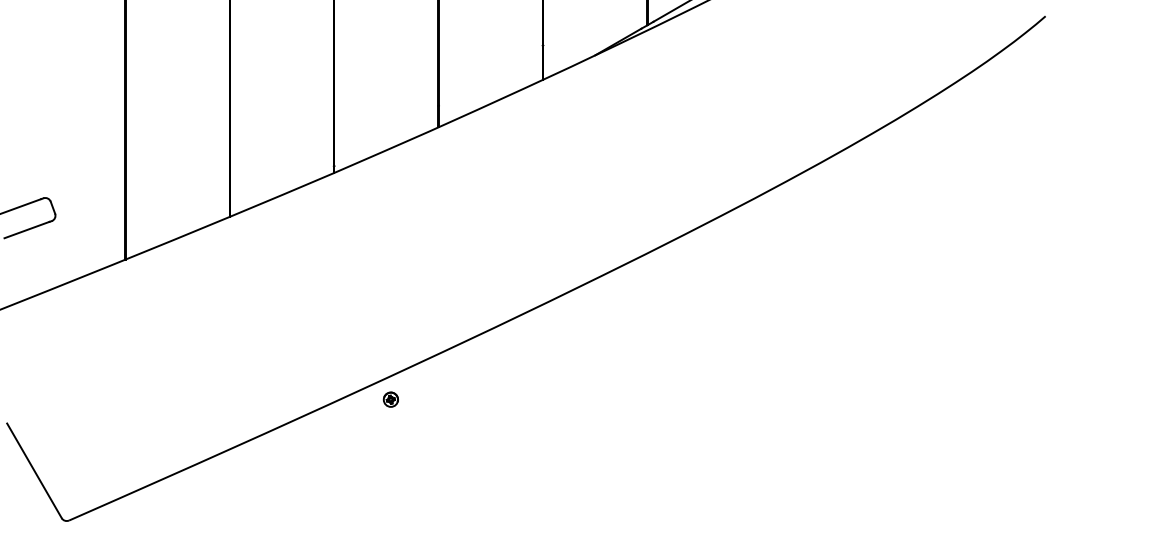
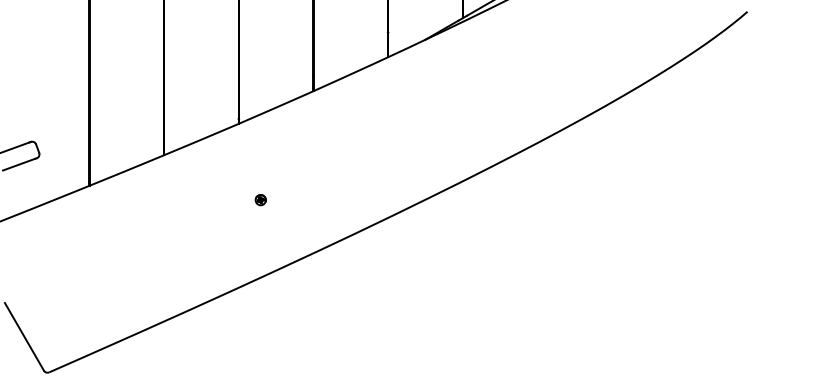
part: (390, 399) -> (260, 200), moved

